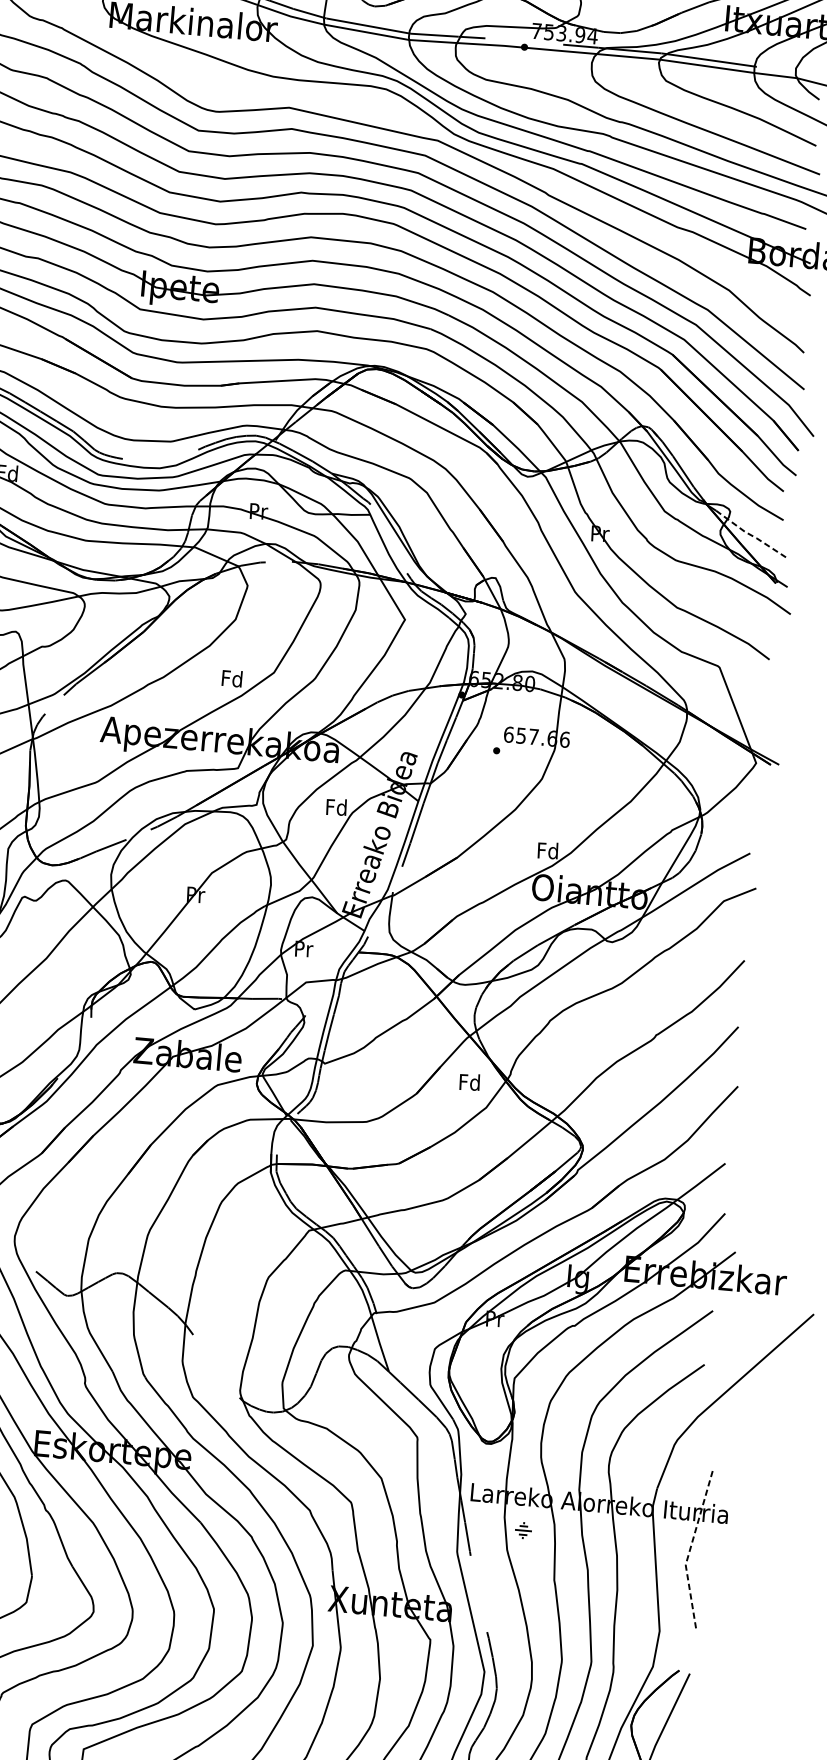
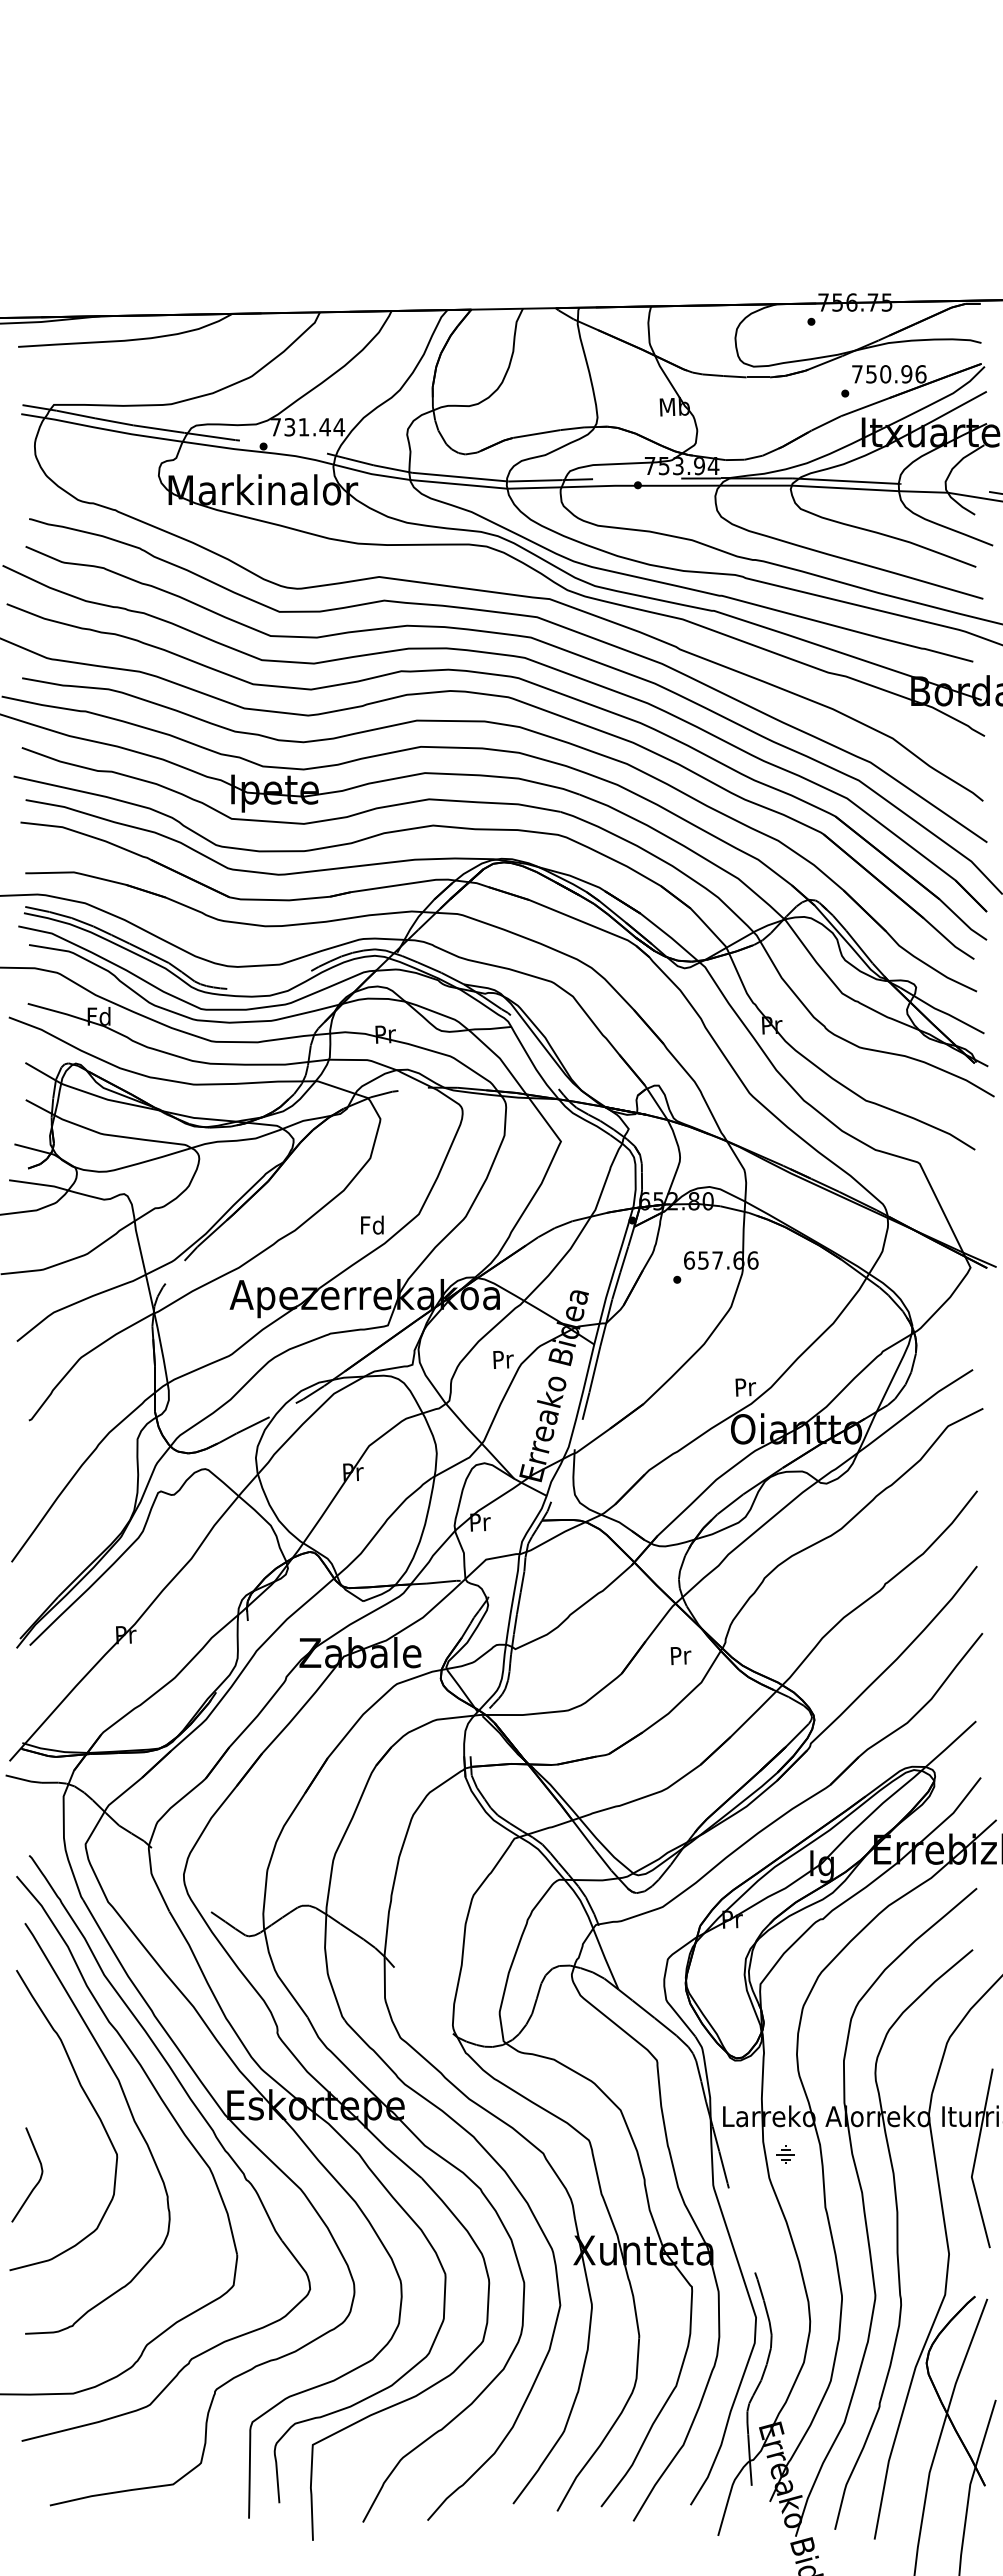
line: (750, 535) -> (941, 1011), dashed -> solid
text: (336, 807) -> (502, 1359), Fd -> Pr
text: (547, 850) -> (744, 1386), Fd -> Pr
text: (469, 1082) -> (679, 1655), Fd -> Pr
line: (690, 1549) -> (975, 2159), dashed -> solid

